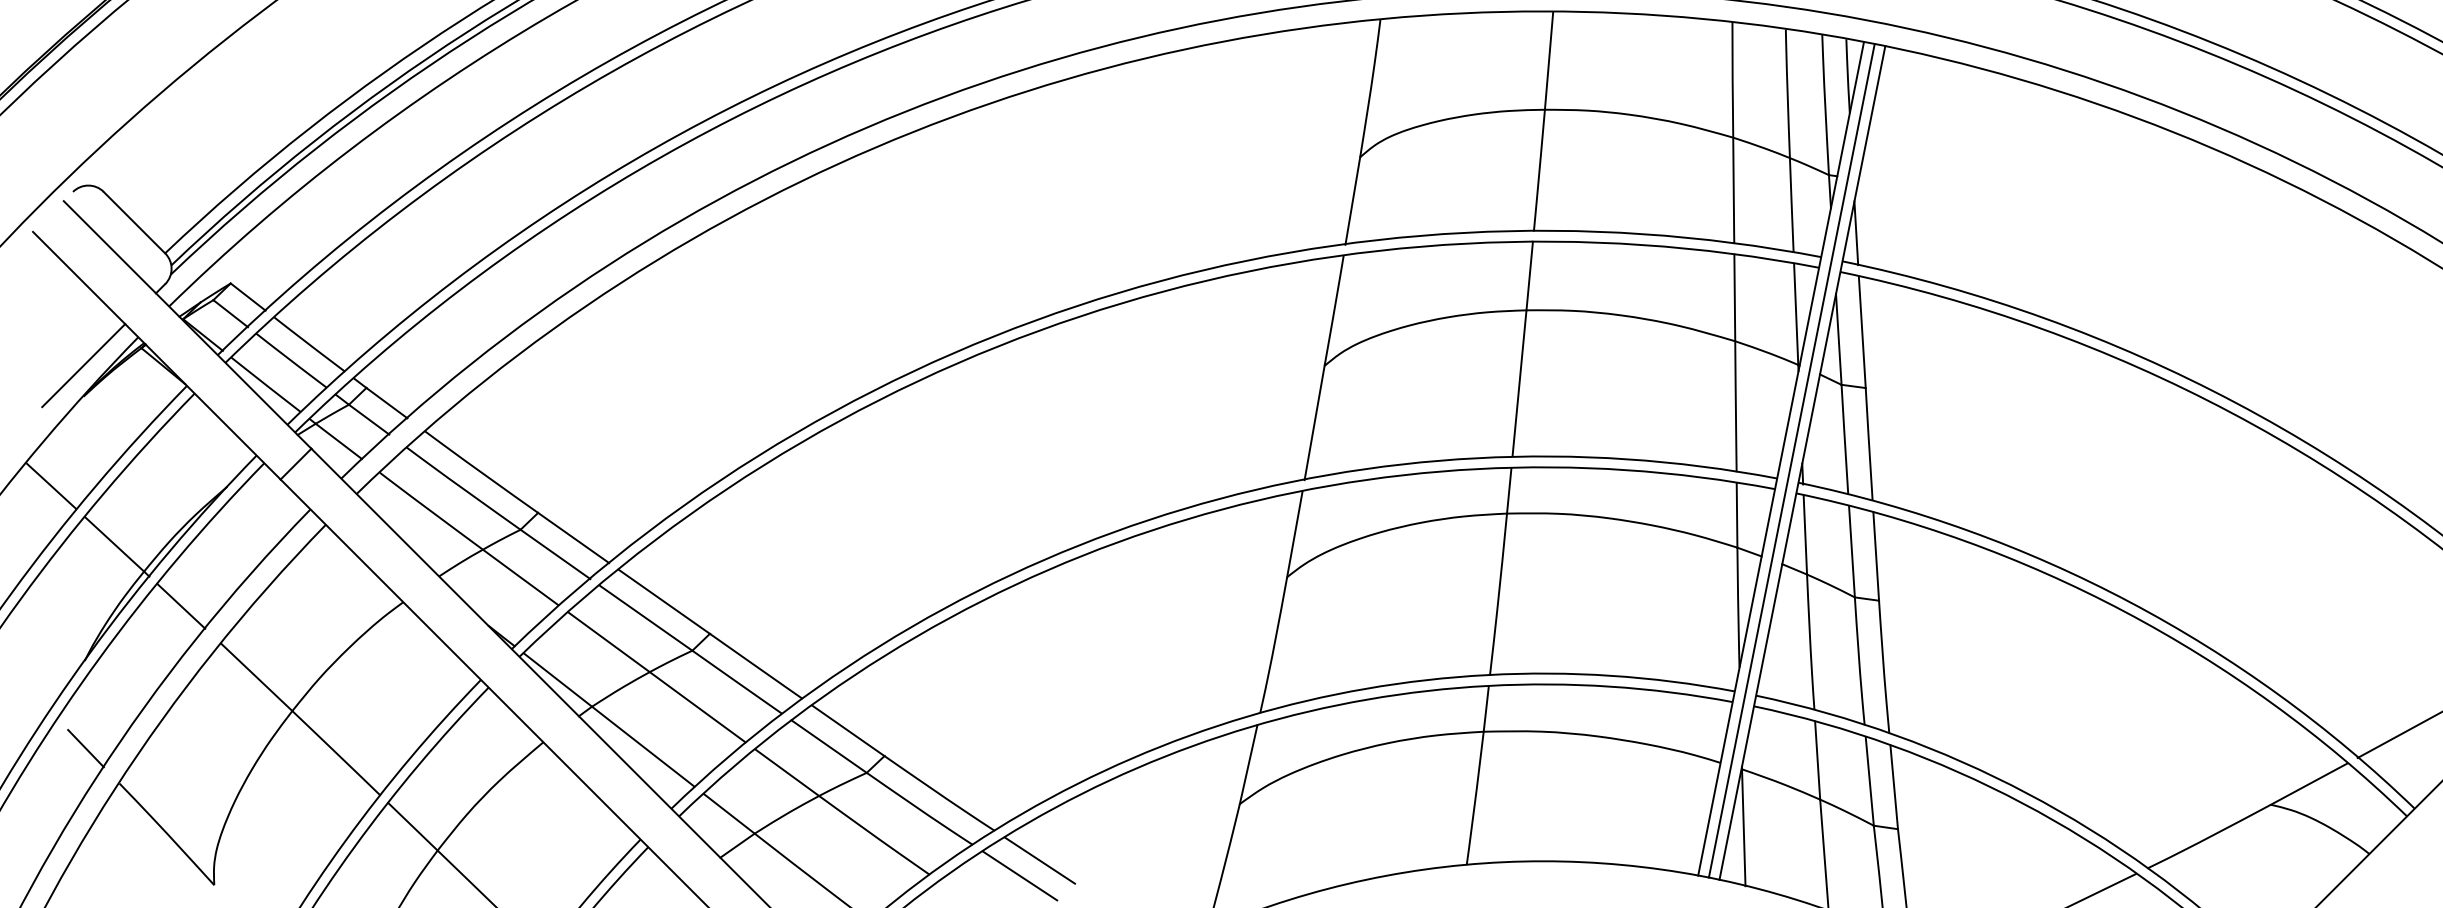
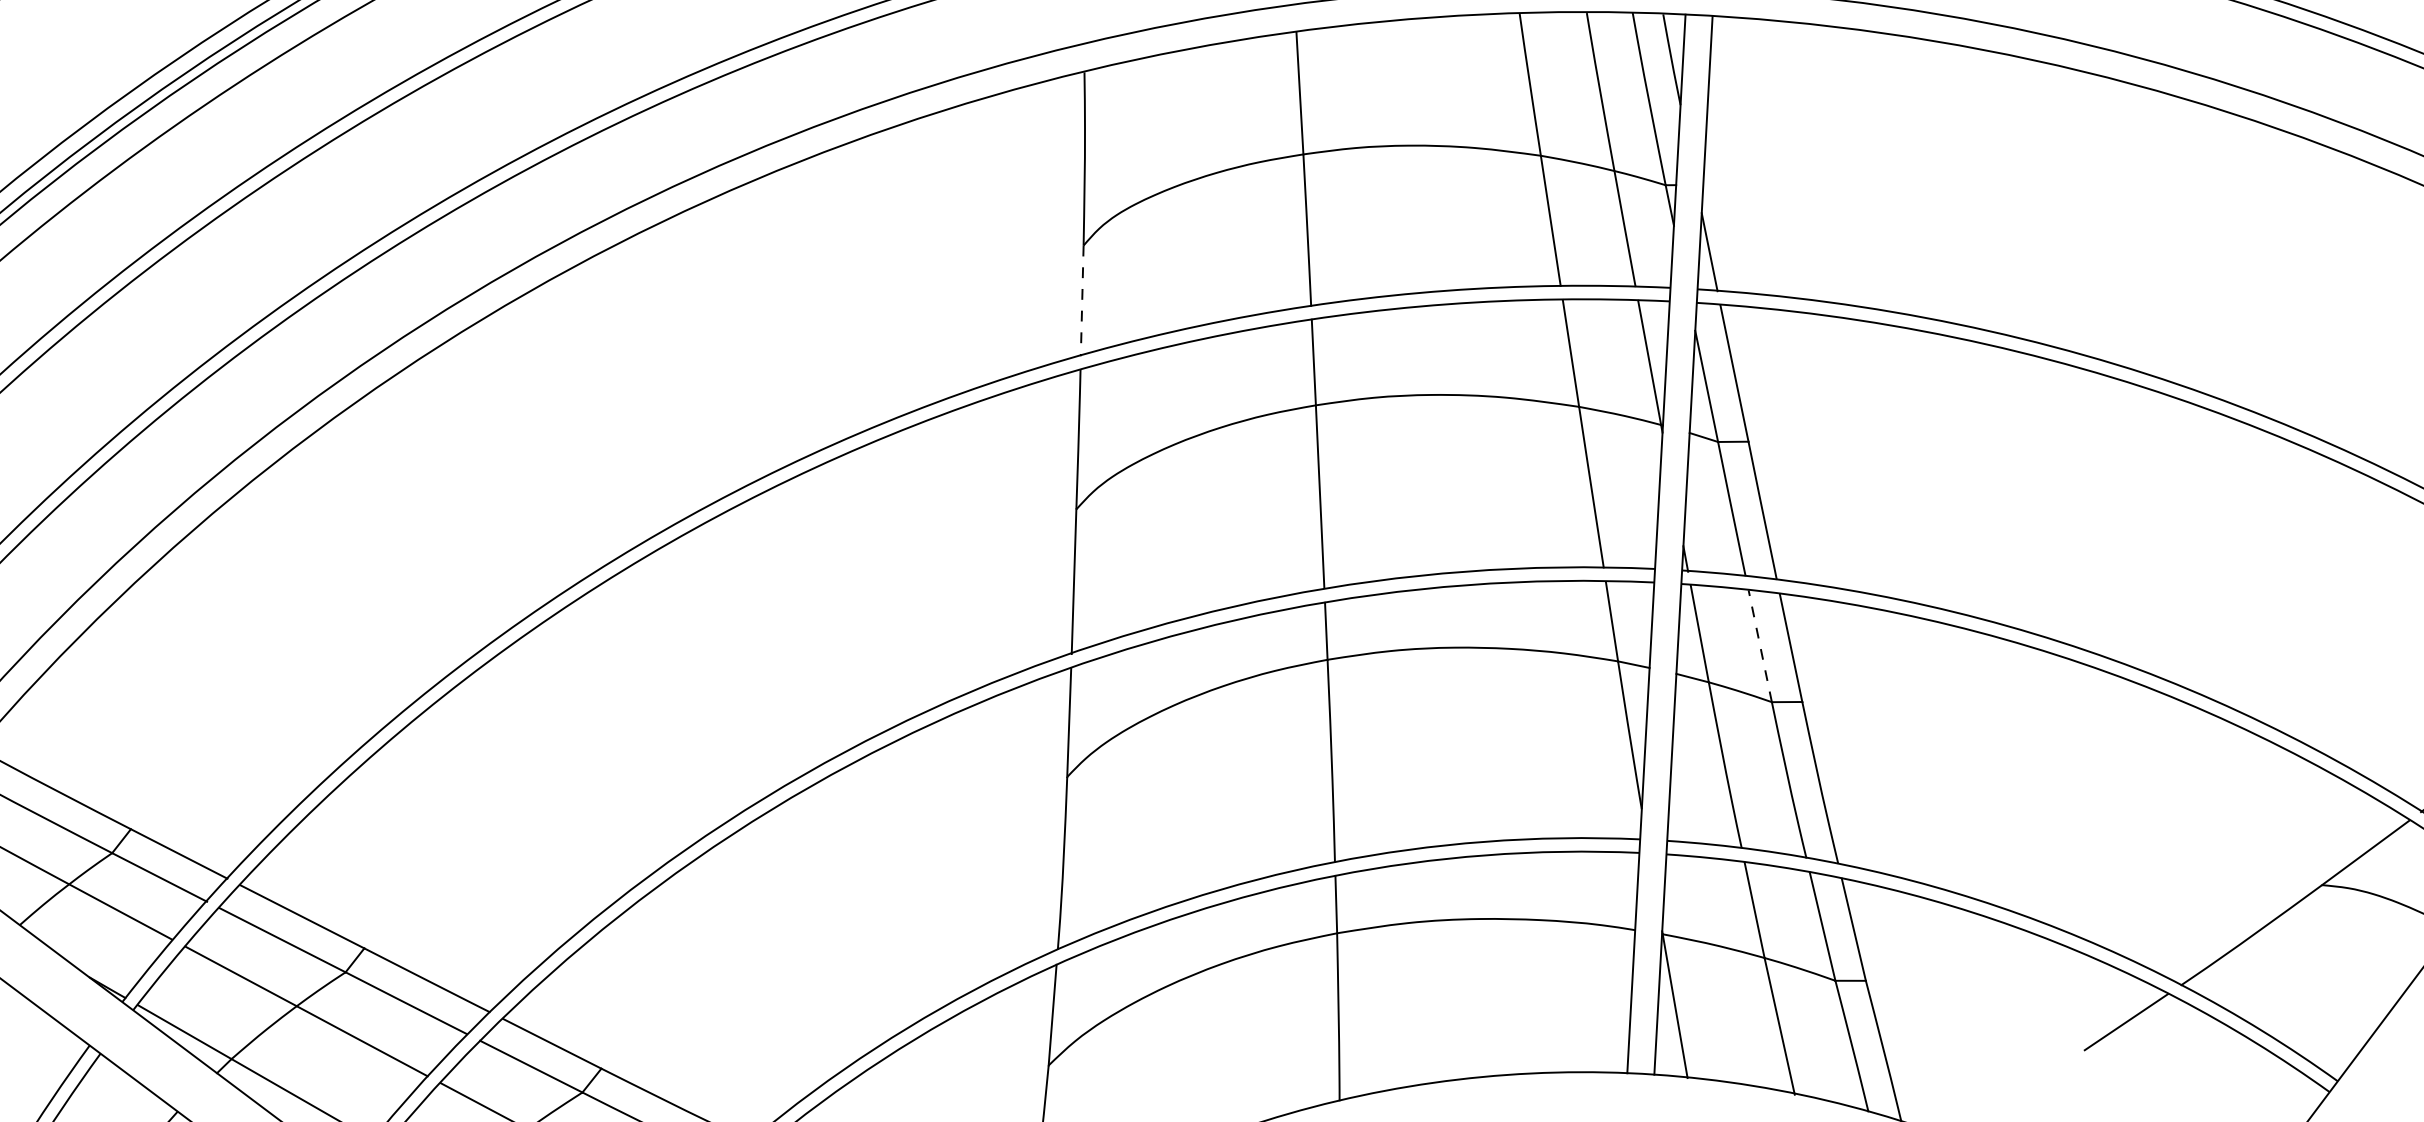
line: (1352, 201) -> (1081, 301), solid -> dashed
line: (1791, 460) -> (1669, 544), removed
line: (1851, 551) -> (1759, 646), solid -> dashed

